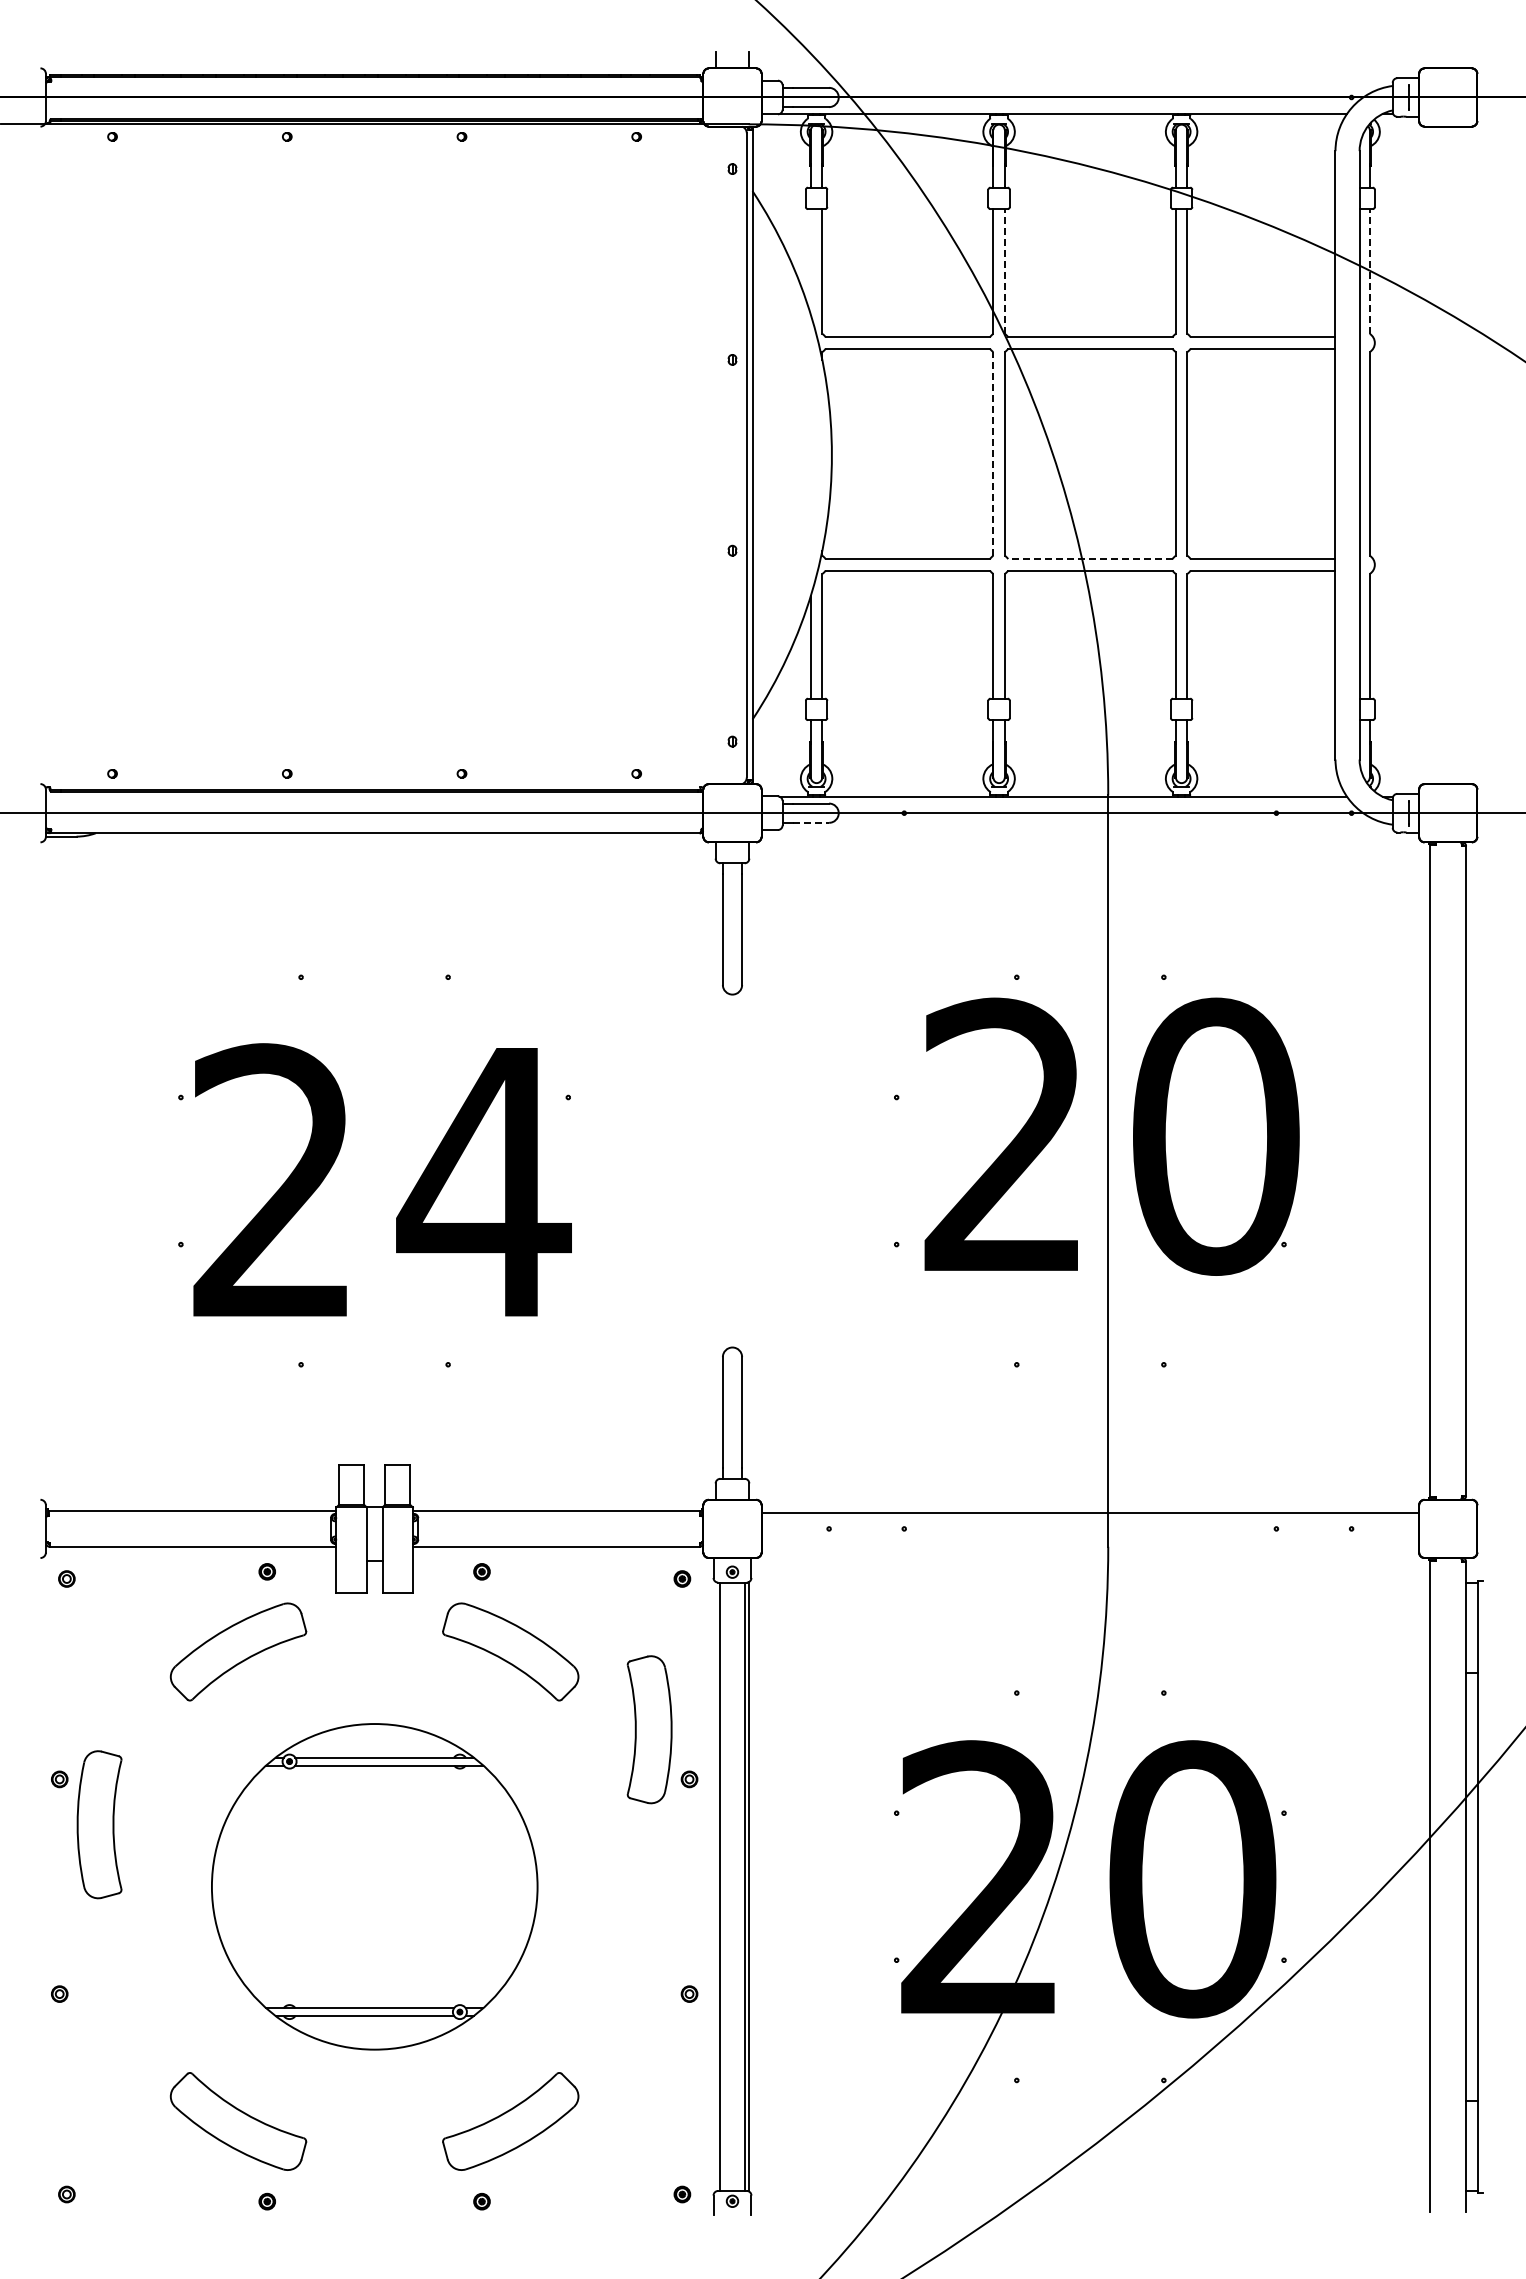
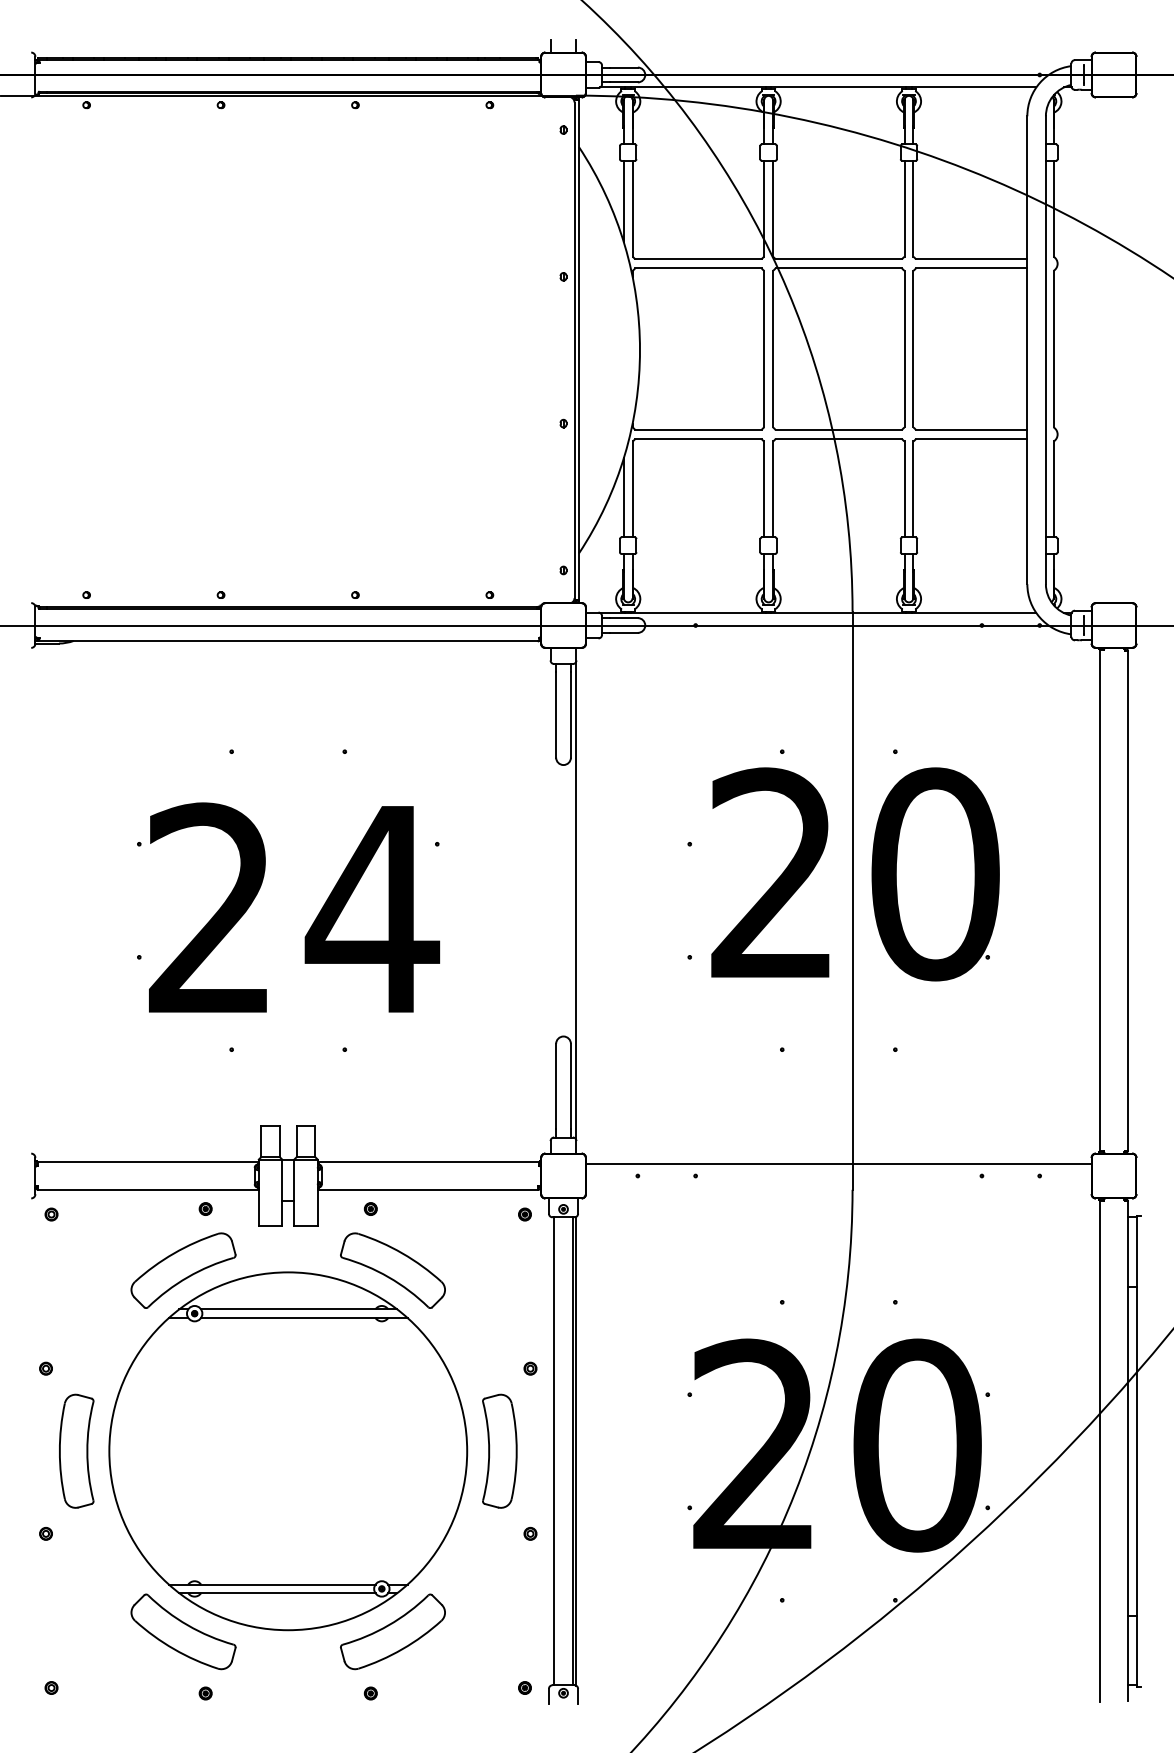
line: (810, 261) -> (623, 201), added
line: (1004, 271) -> (772, 208), dashed -> solid
line: (1369, 271) -> (1053, 208), dashed -> solid
line: (993, 453) -> (764, 348), dashed -> solid
line: (1089, 559) -> (838, 430), dashed -> solid
line: (811, 822) -> (624, 632), dashed -> solid
line: (748, 1170) -> (575, 900), added
part: (649, 1729) -> (499, 1451), moved
part: (99, 1824) -> (76, 1451), moved
part: (374, 1886) -> (288, 1451), size x1.43

